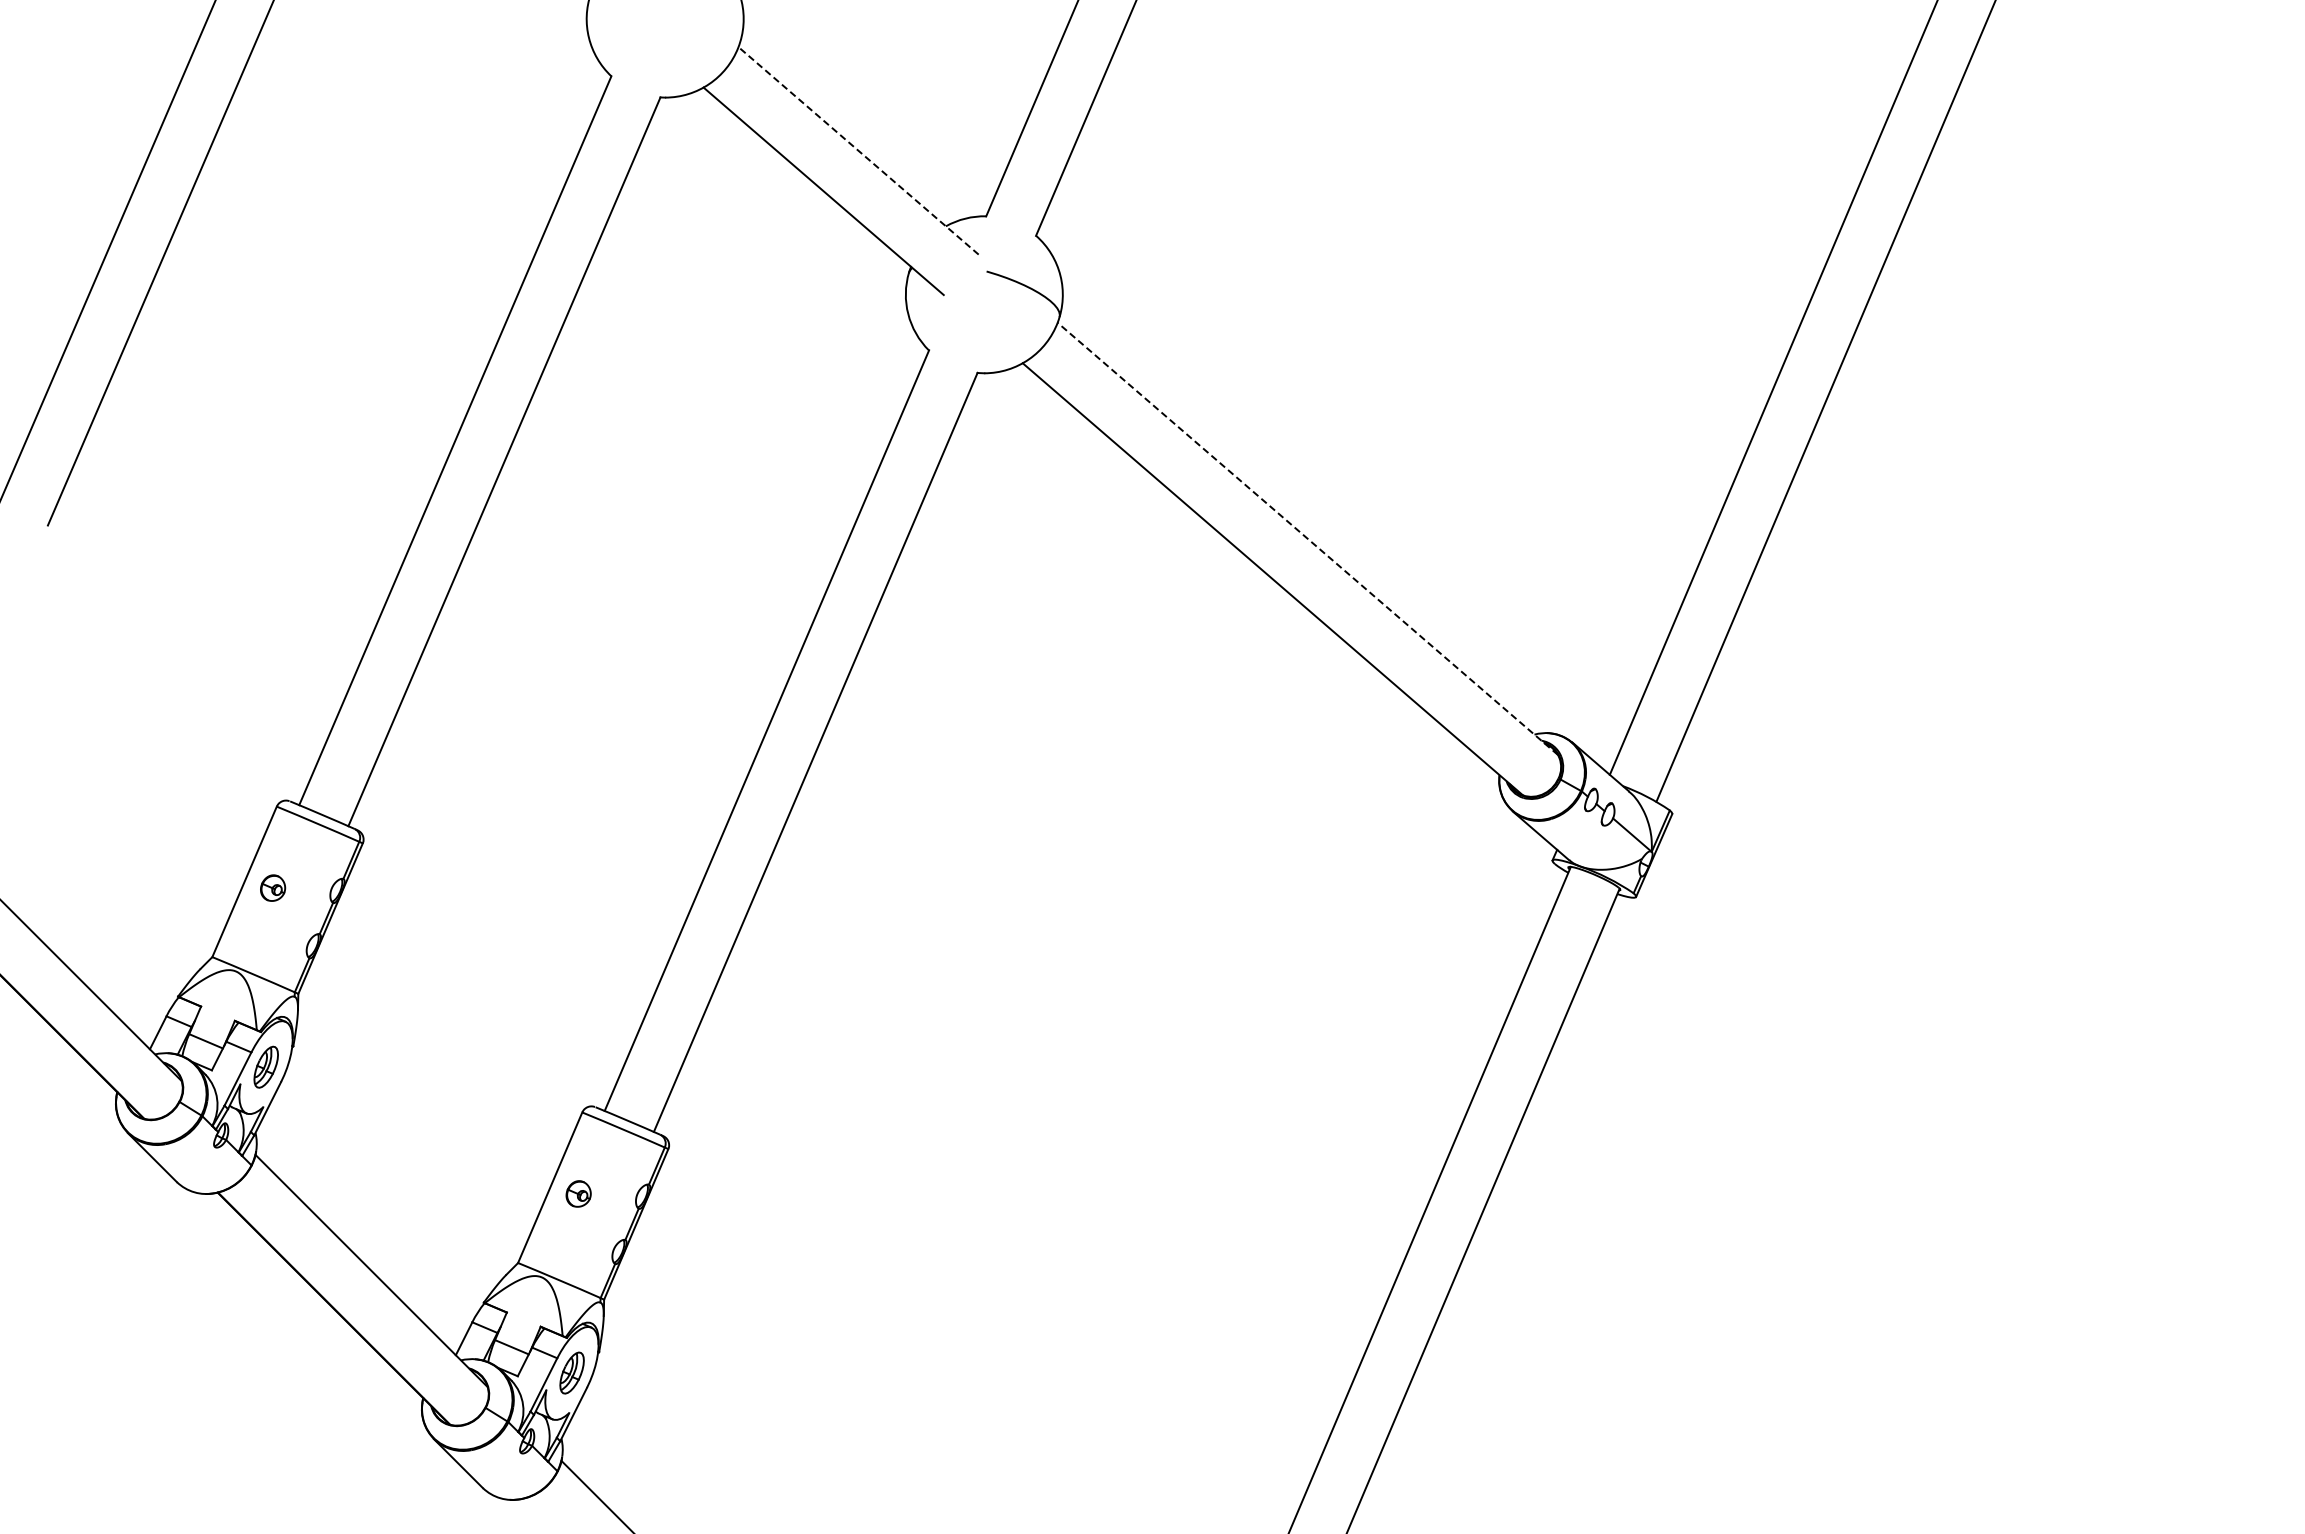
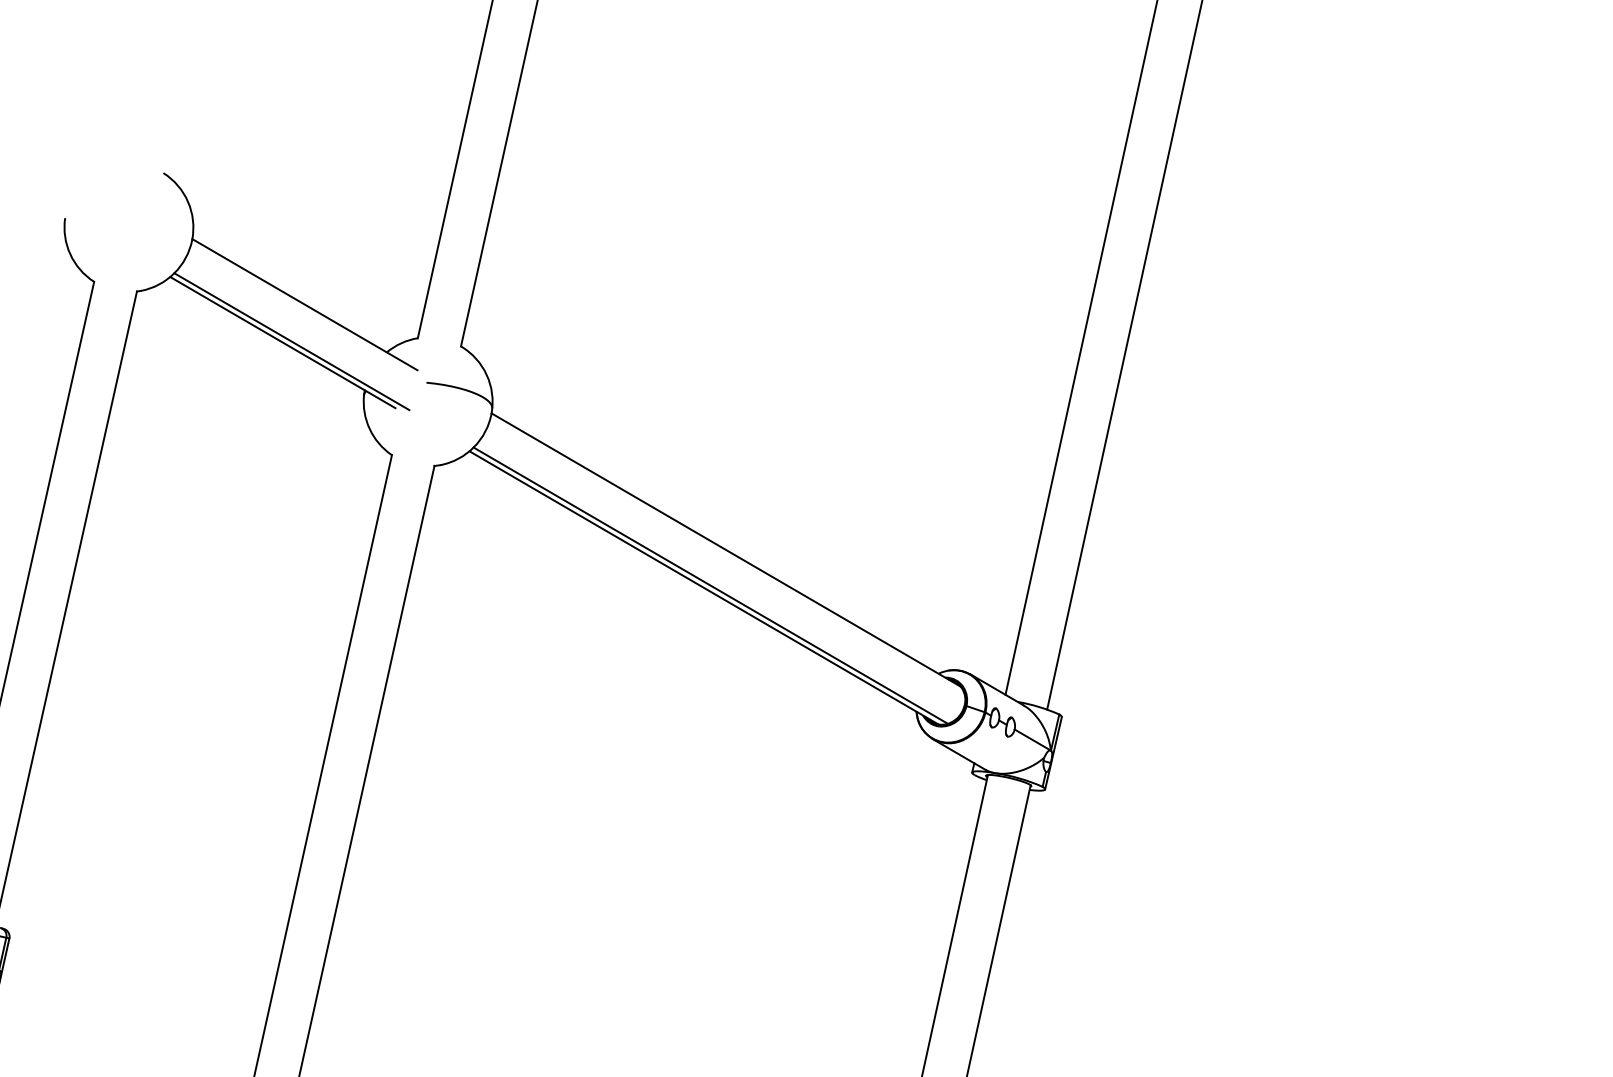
line: (858, 150) -> (304, 304), dashed -> solid
line: (834, 192) -> (291, 341), added
line: (1307, 538) -> (725, 549), dashed -> solid
line: (1281, 577) -> (710, 585), added

